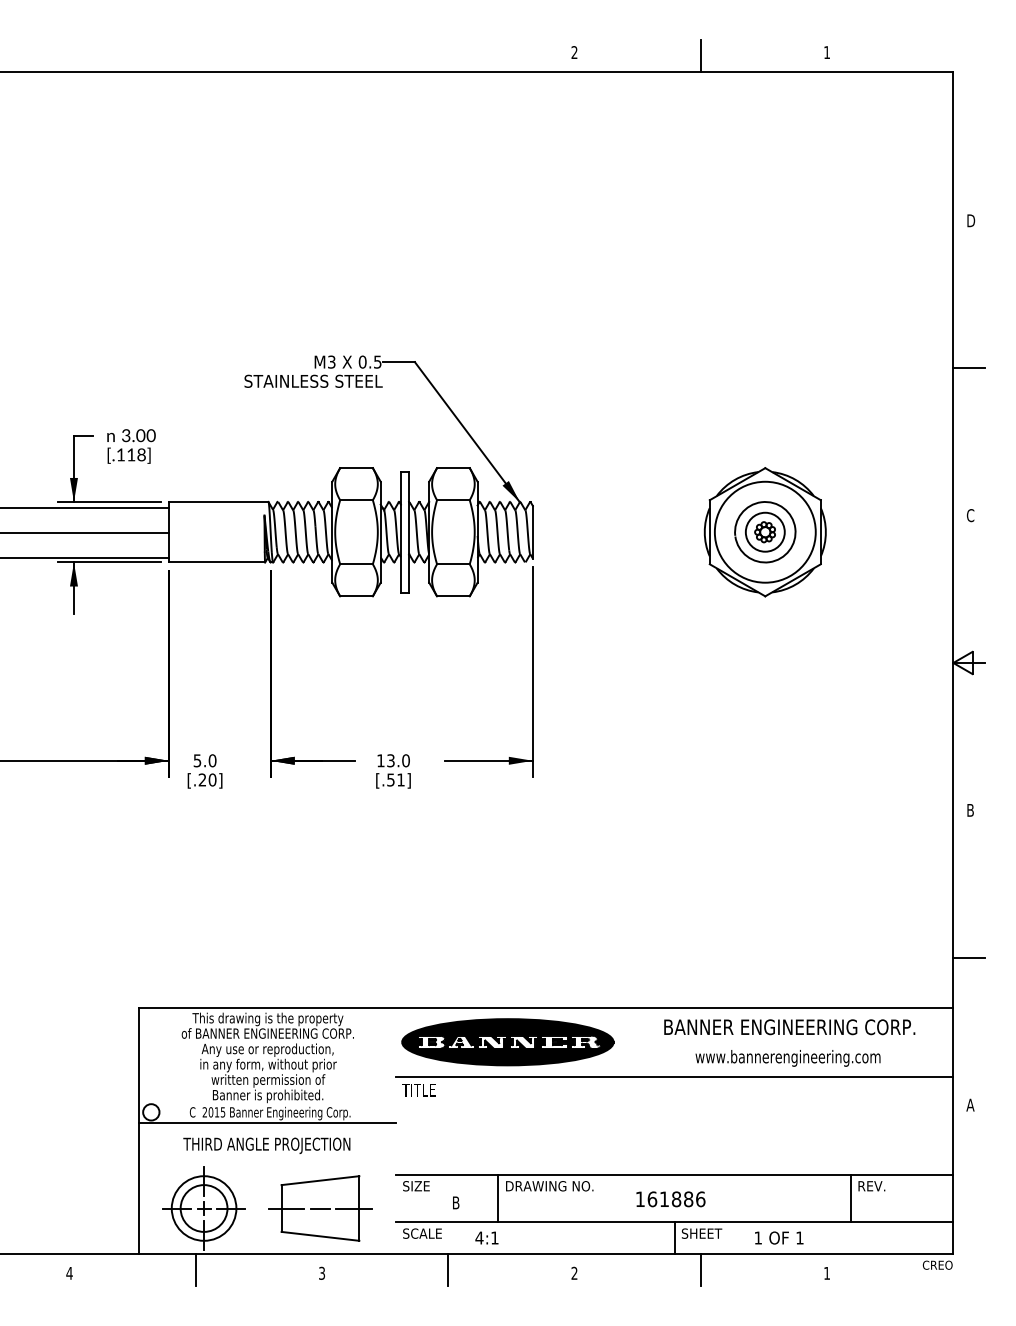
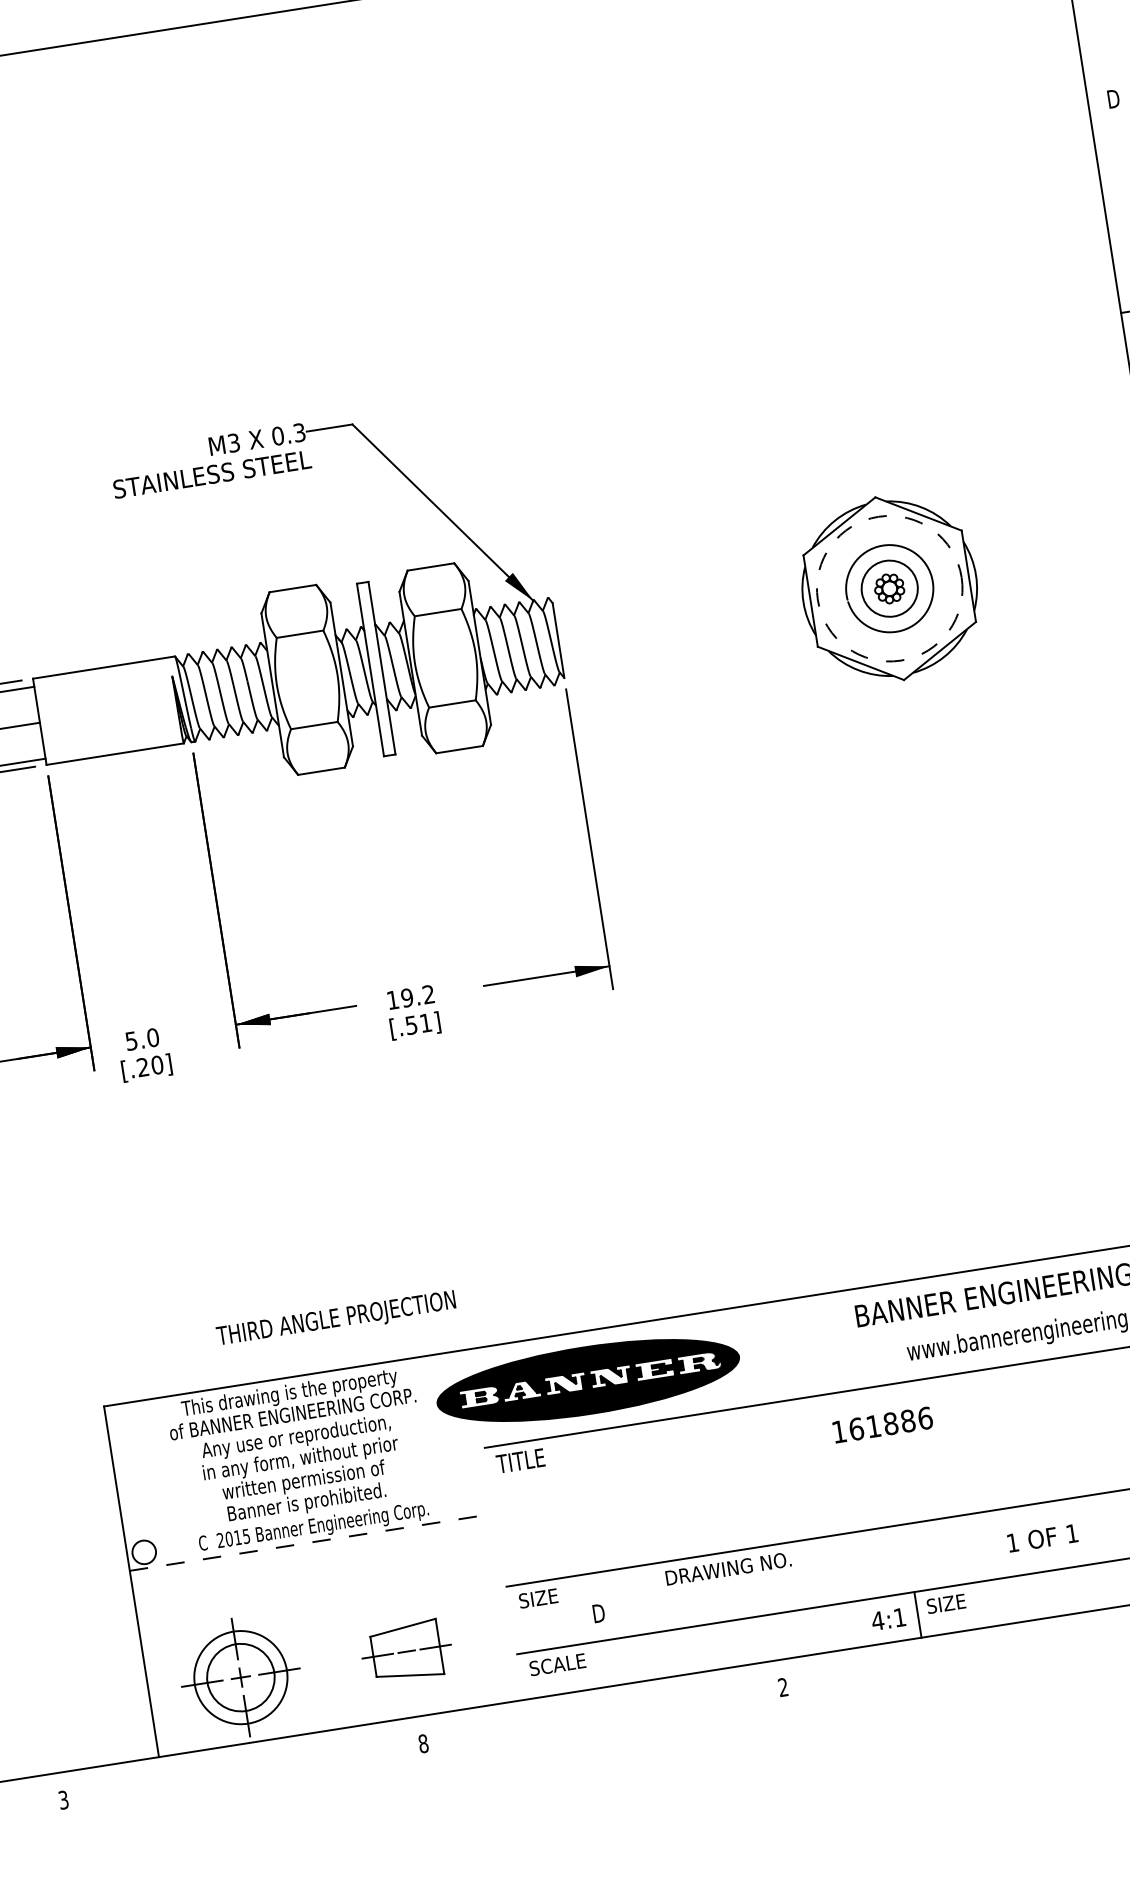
text: (377, 361) -> (298, 431), 0.5 -> 0.3
circle: (764, 531) -> (888, 587), solid -> dashed
text: (398, 760) -> (417, 995), 13.0 -> 19.2
part: (507, 1042) -> (587, 1380), moved
line: (268, 1123) -> (313, 1542), solid -> dashed
text: (266, 1145) -> (335, 1319), moved
line: (498, 1198) -> (658, 1597), removed
text: (670, 1199) -> (882, 1425), moved
text: (456, 1202) -> (599, 1612), B -> D
part: (320, 1208) -> (406, 1651), size x0.6
text: (706, 1233) -> (962, 1601), SHEET -> SIZE
text: (486, 1237) -> (887, 1618), moved
text: (779, 1237) -> (1042, 1537), moved
line: (195, 1270) -> (242, 1767), removed
line: (448, 1270) -> (603, 1711), removed
line: (700, 1270) -> (962, 1655), removed
text: (69, 1272) -> (63, 1798), 4 -> 3
text: (322, 1273) -> (424, 1743), 3 -> 8

